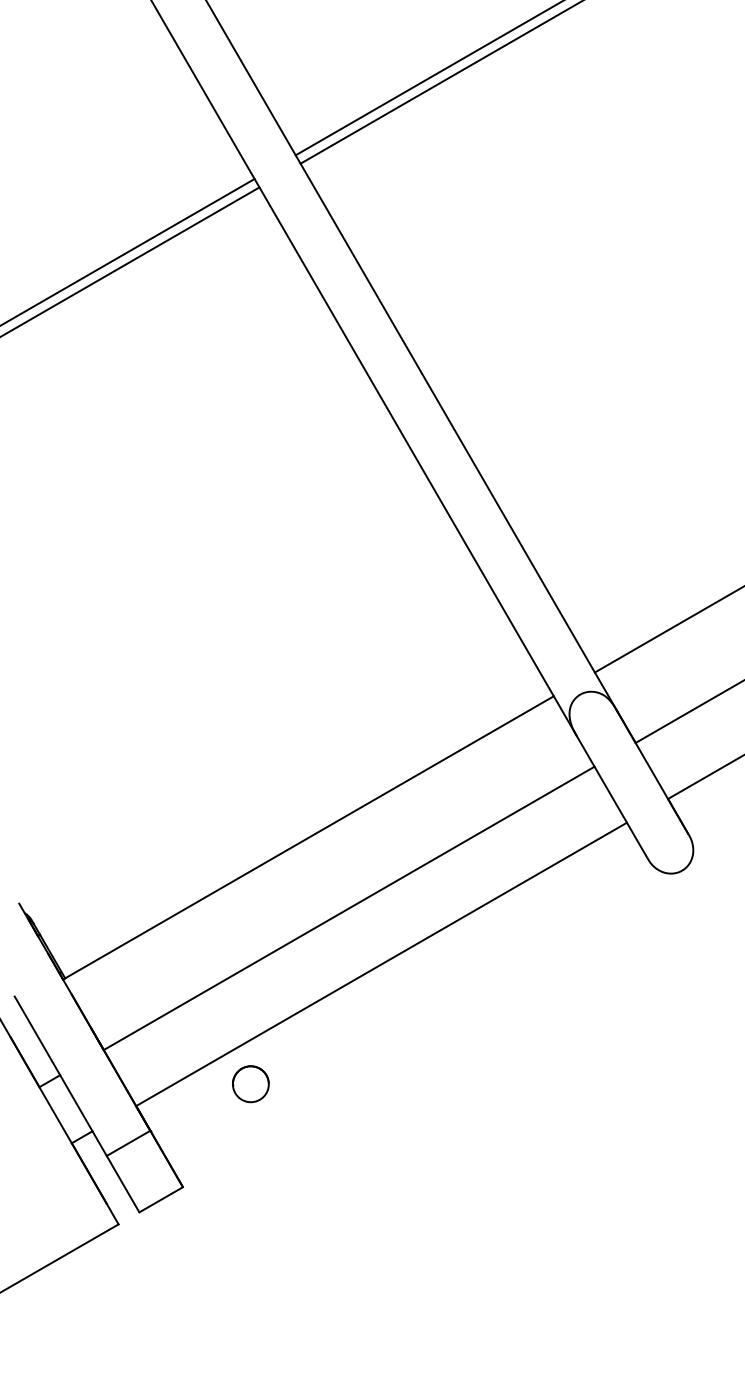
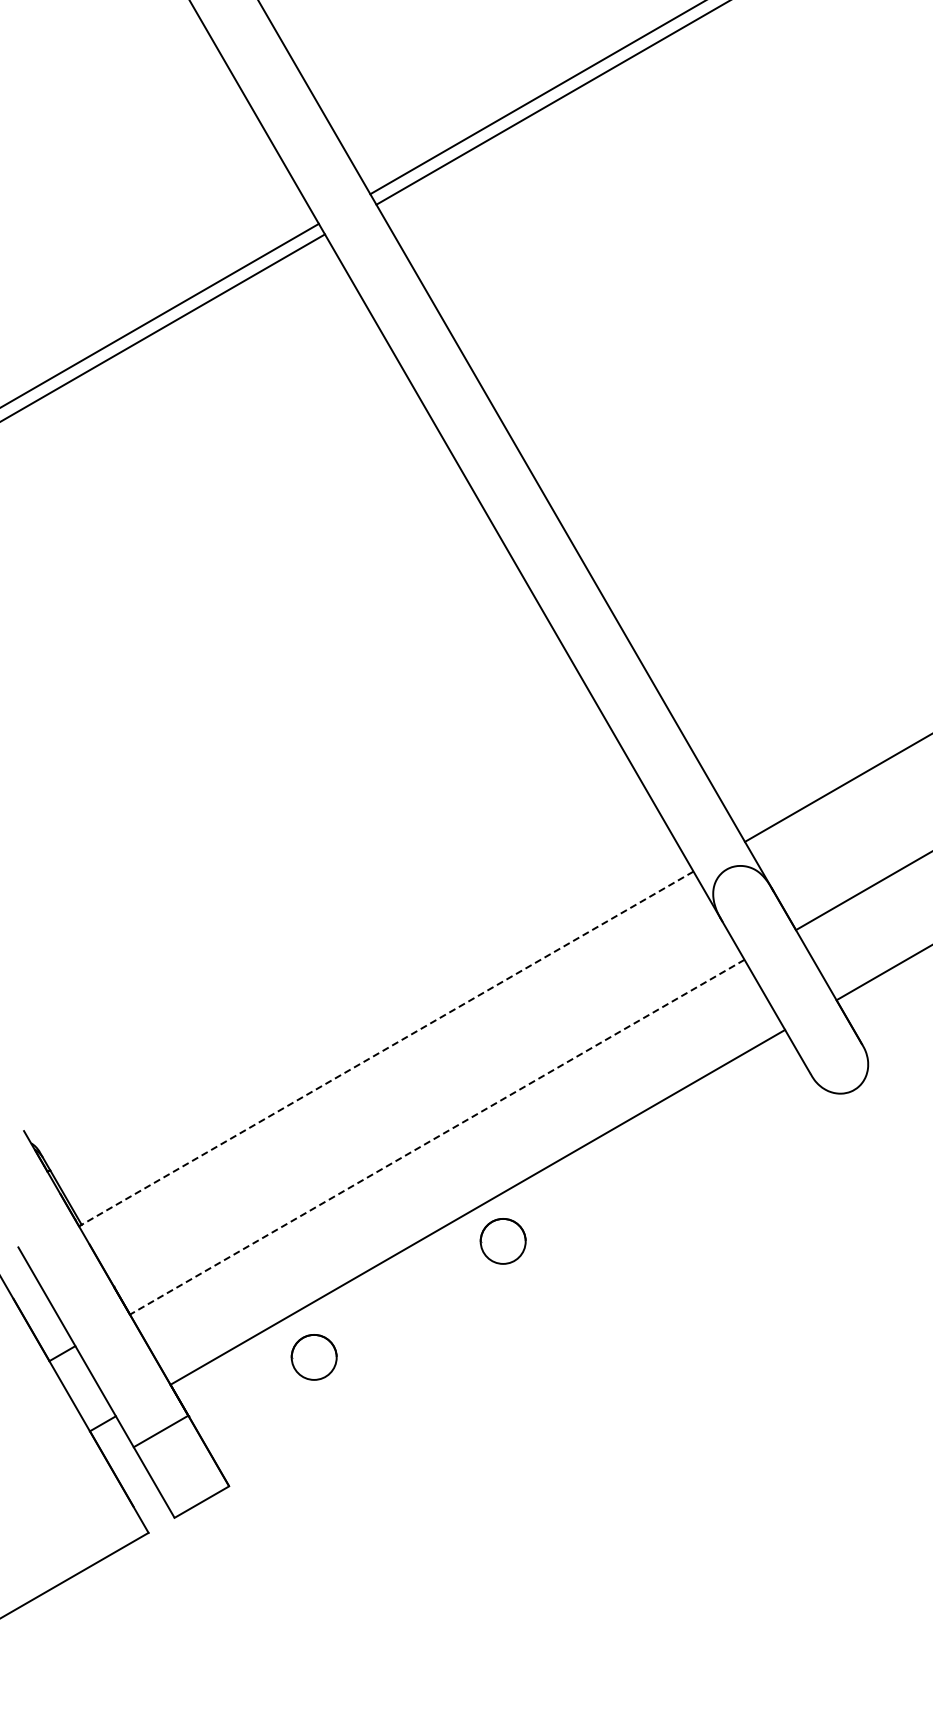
line: (308, 837) -> (386, 1048), solid -> dashed
line: (349, 908) -> (437, 1137), solid -> dashed
circle: (401, 991) -> (502, 1241), added

